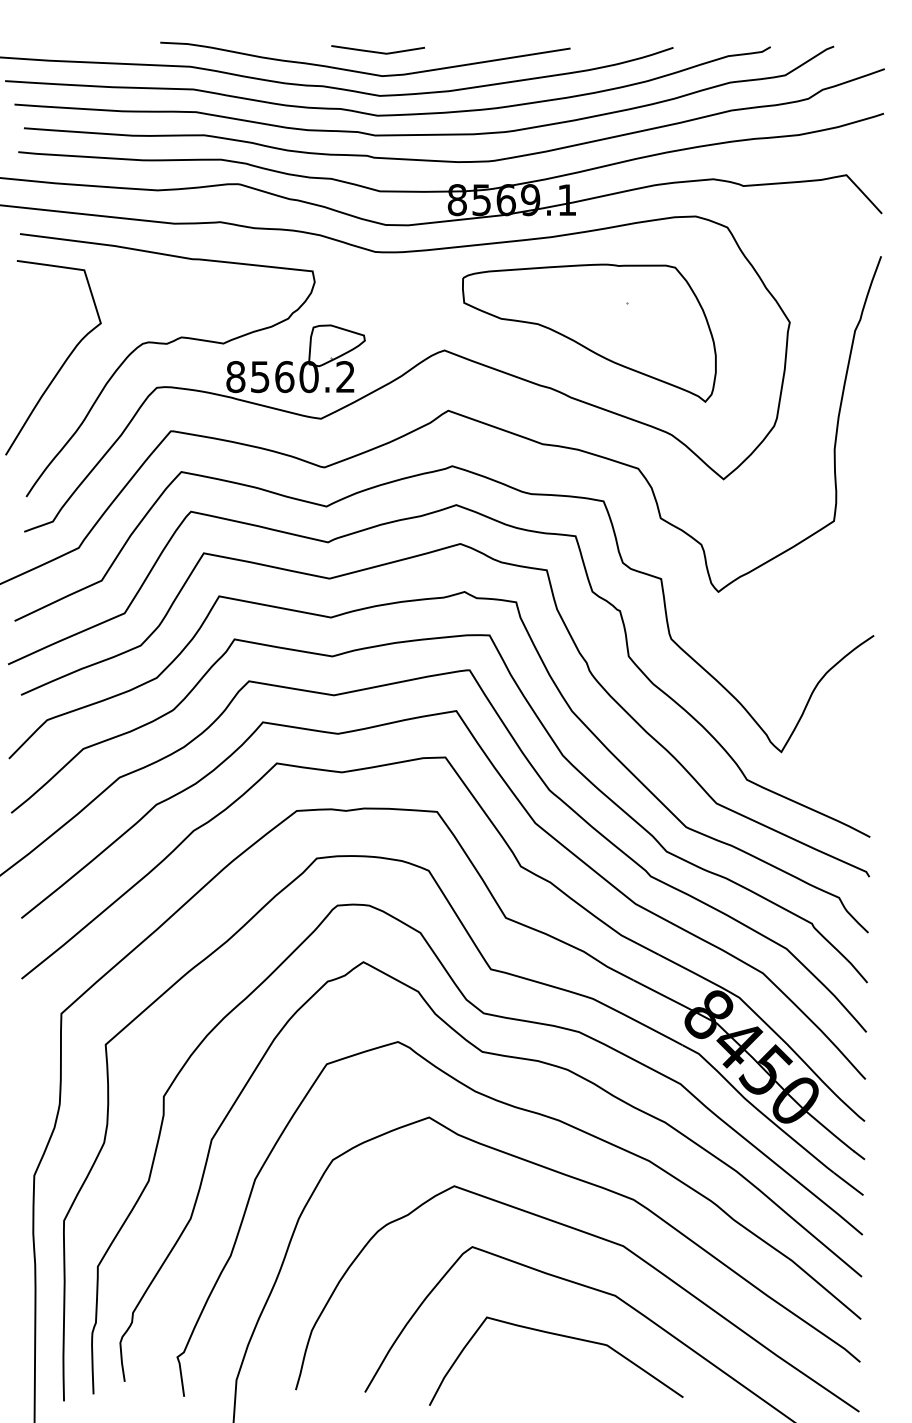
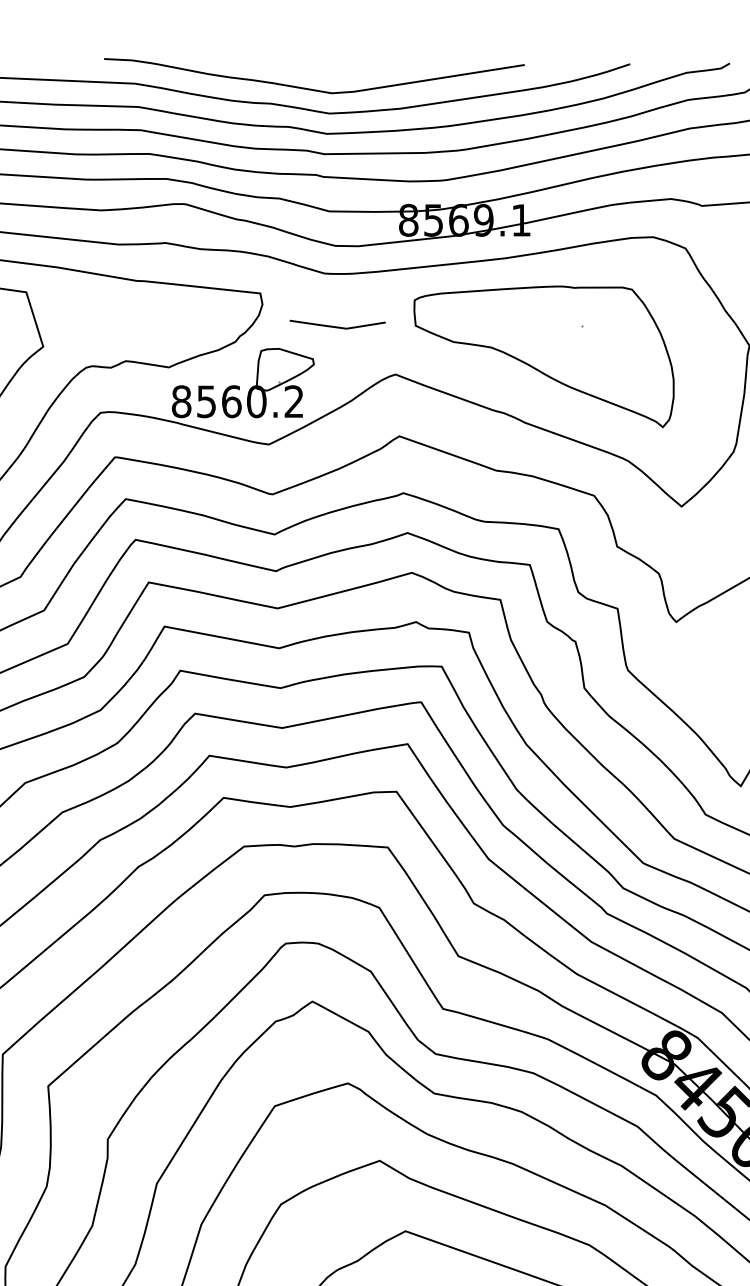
curve: (377, 51) -> (337, 326), moved

